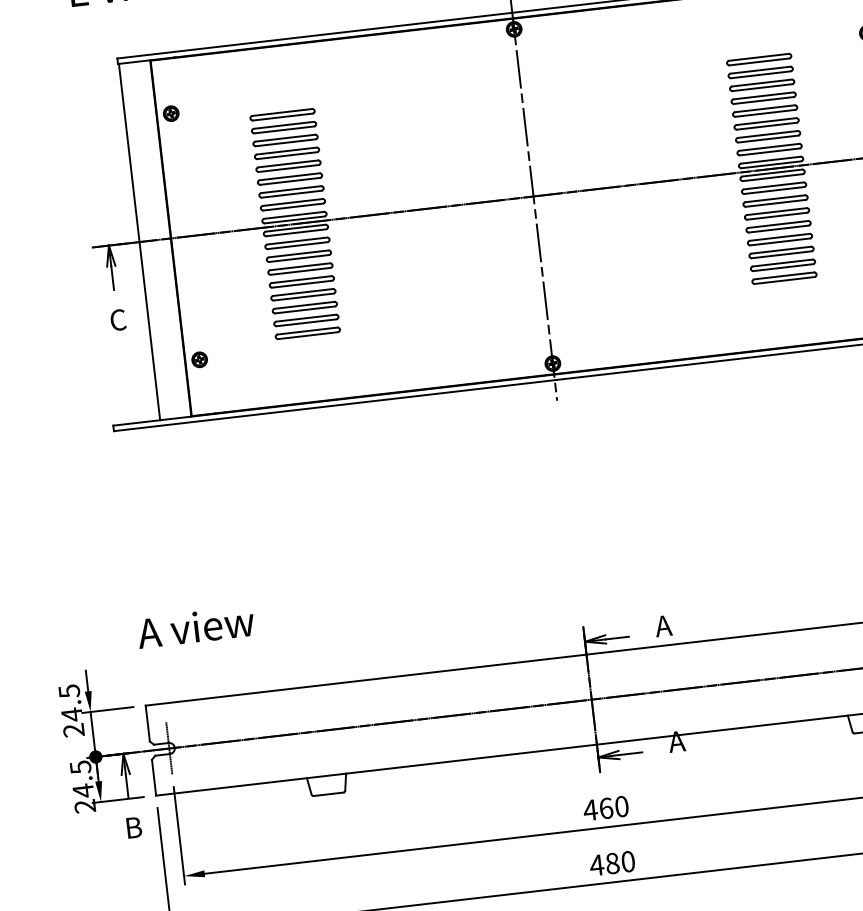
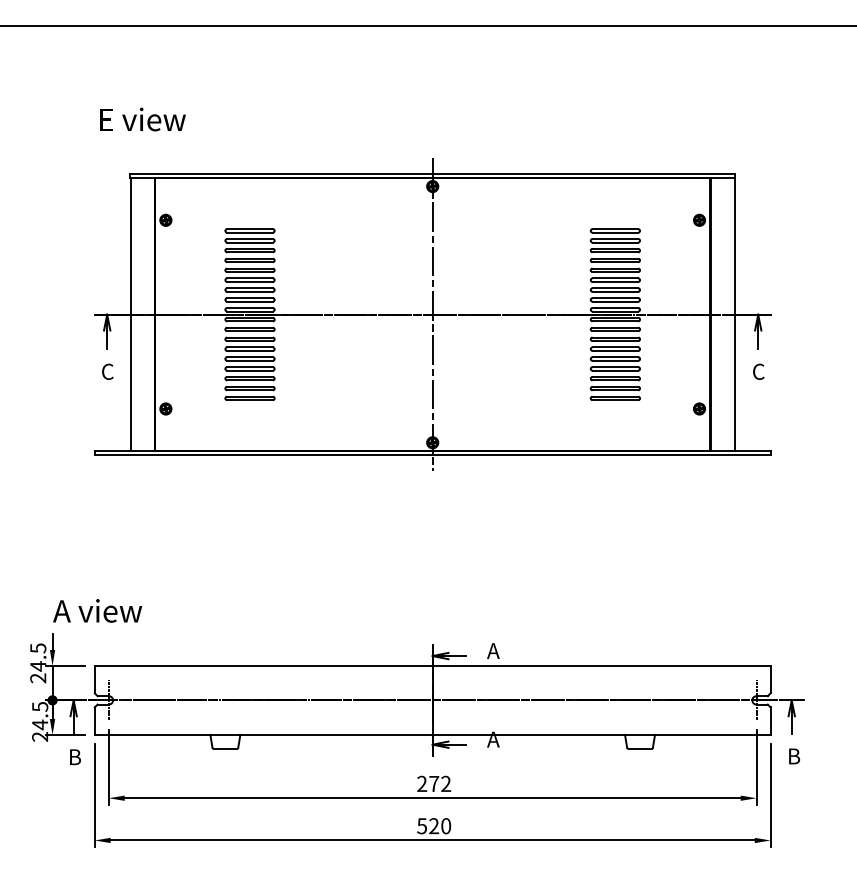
text: (195, 626) -> (97, 610), moved
text: (605, 807) -> (433, 783), 460 -> 272
text: (603, 864) -> (427, 826), 480 -> 520

